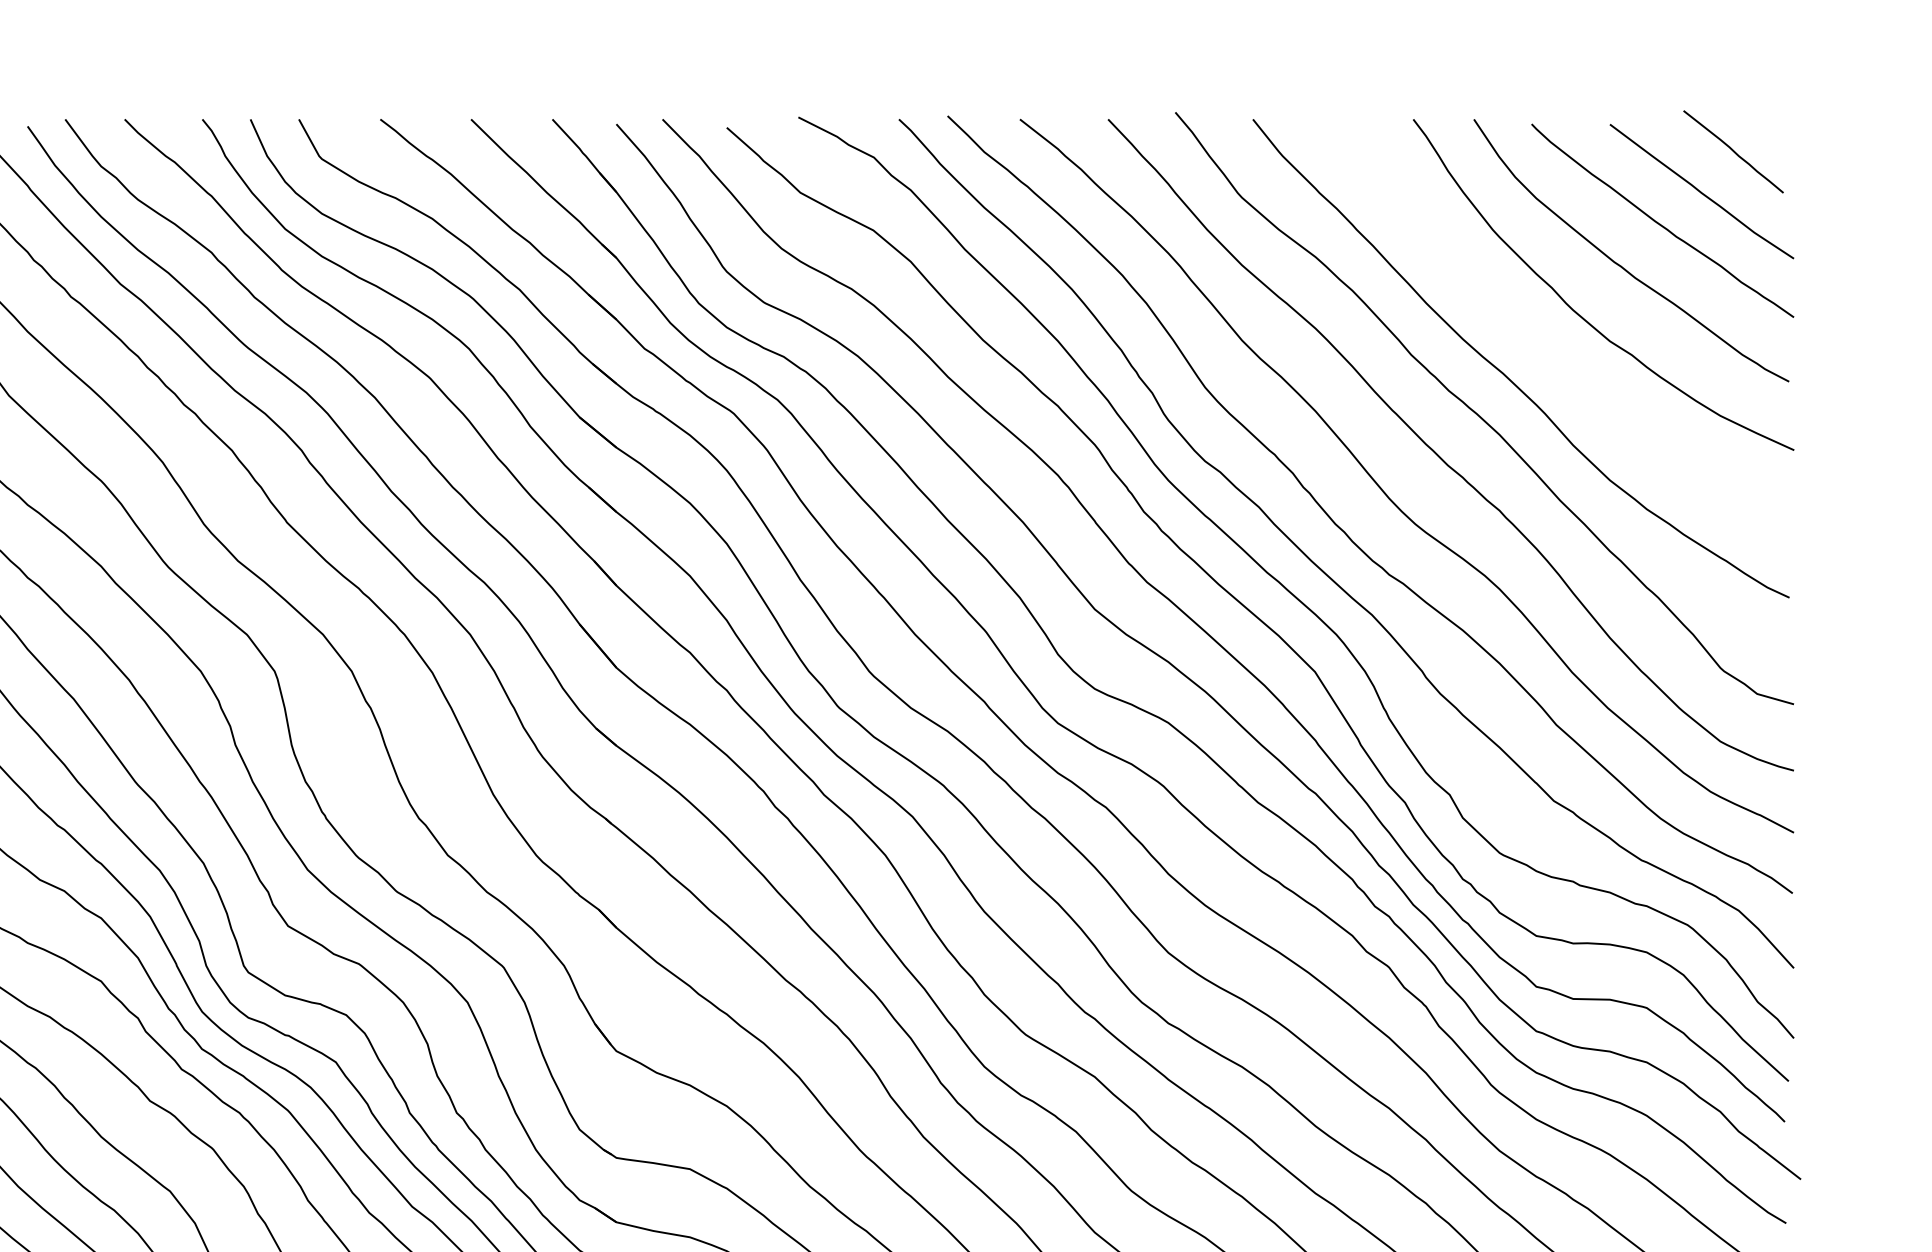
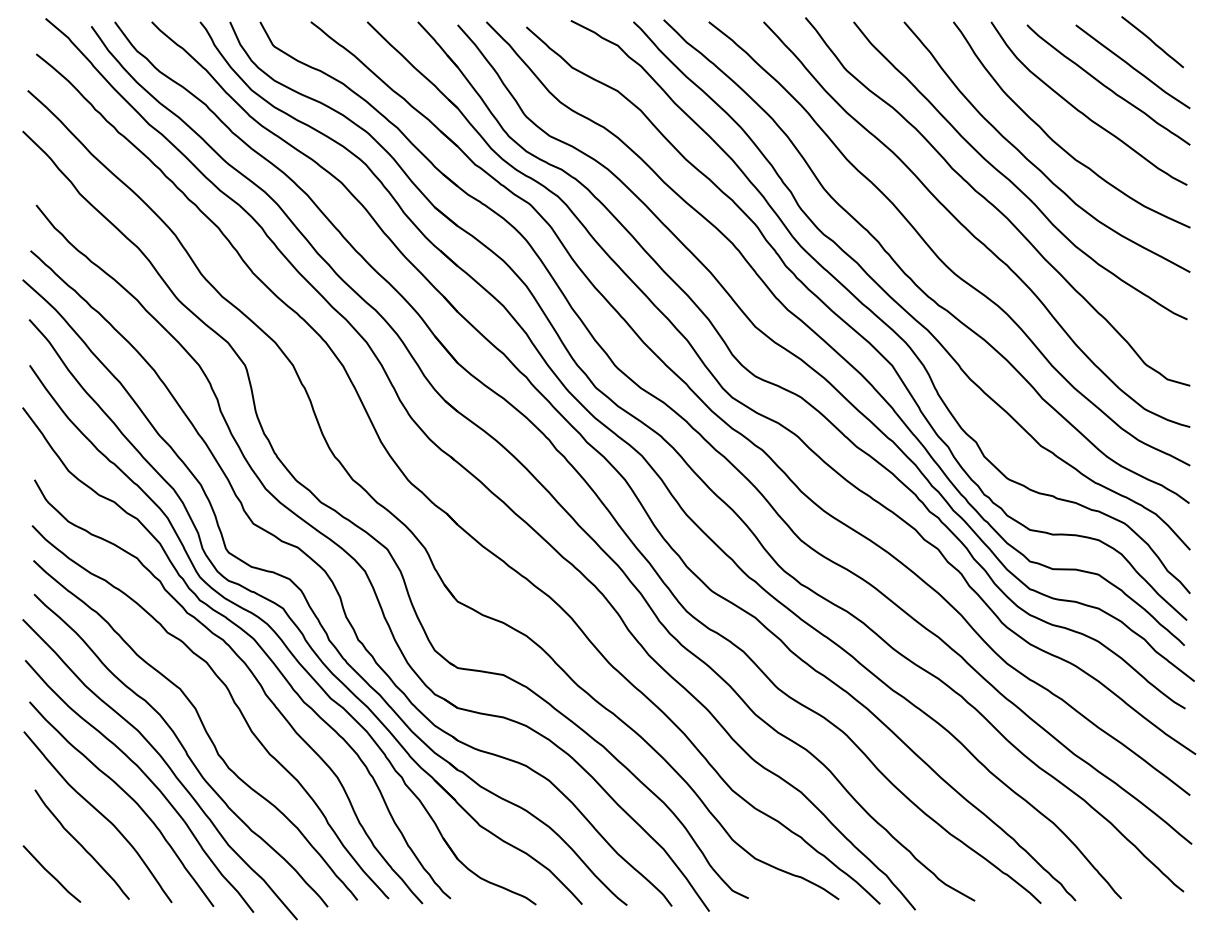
curve: (1538, 343) -> (1031, 161), added

